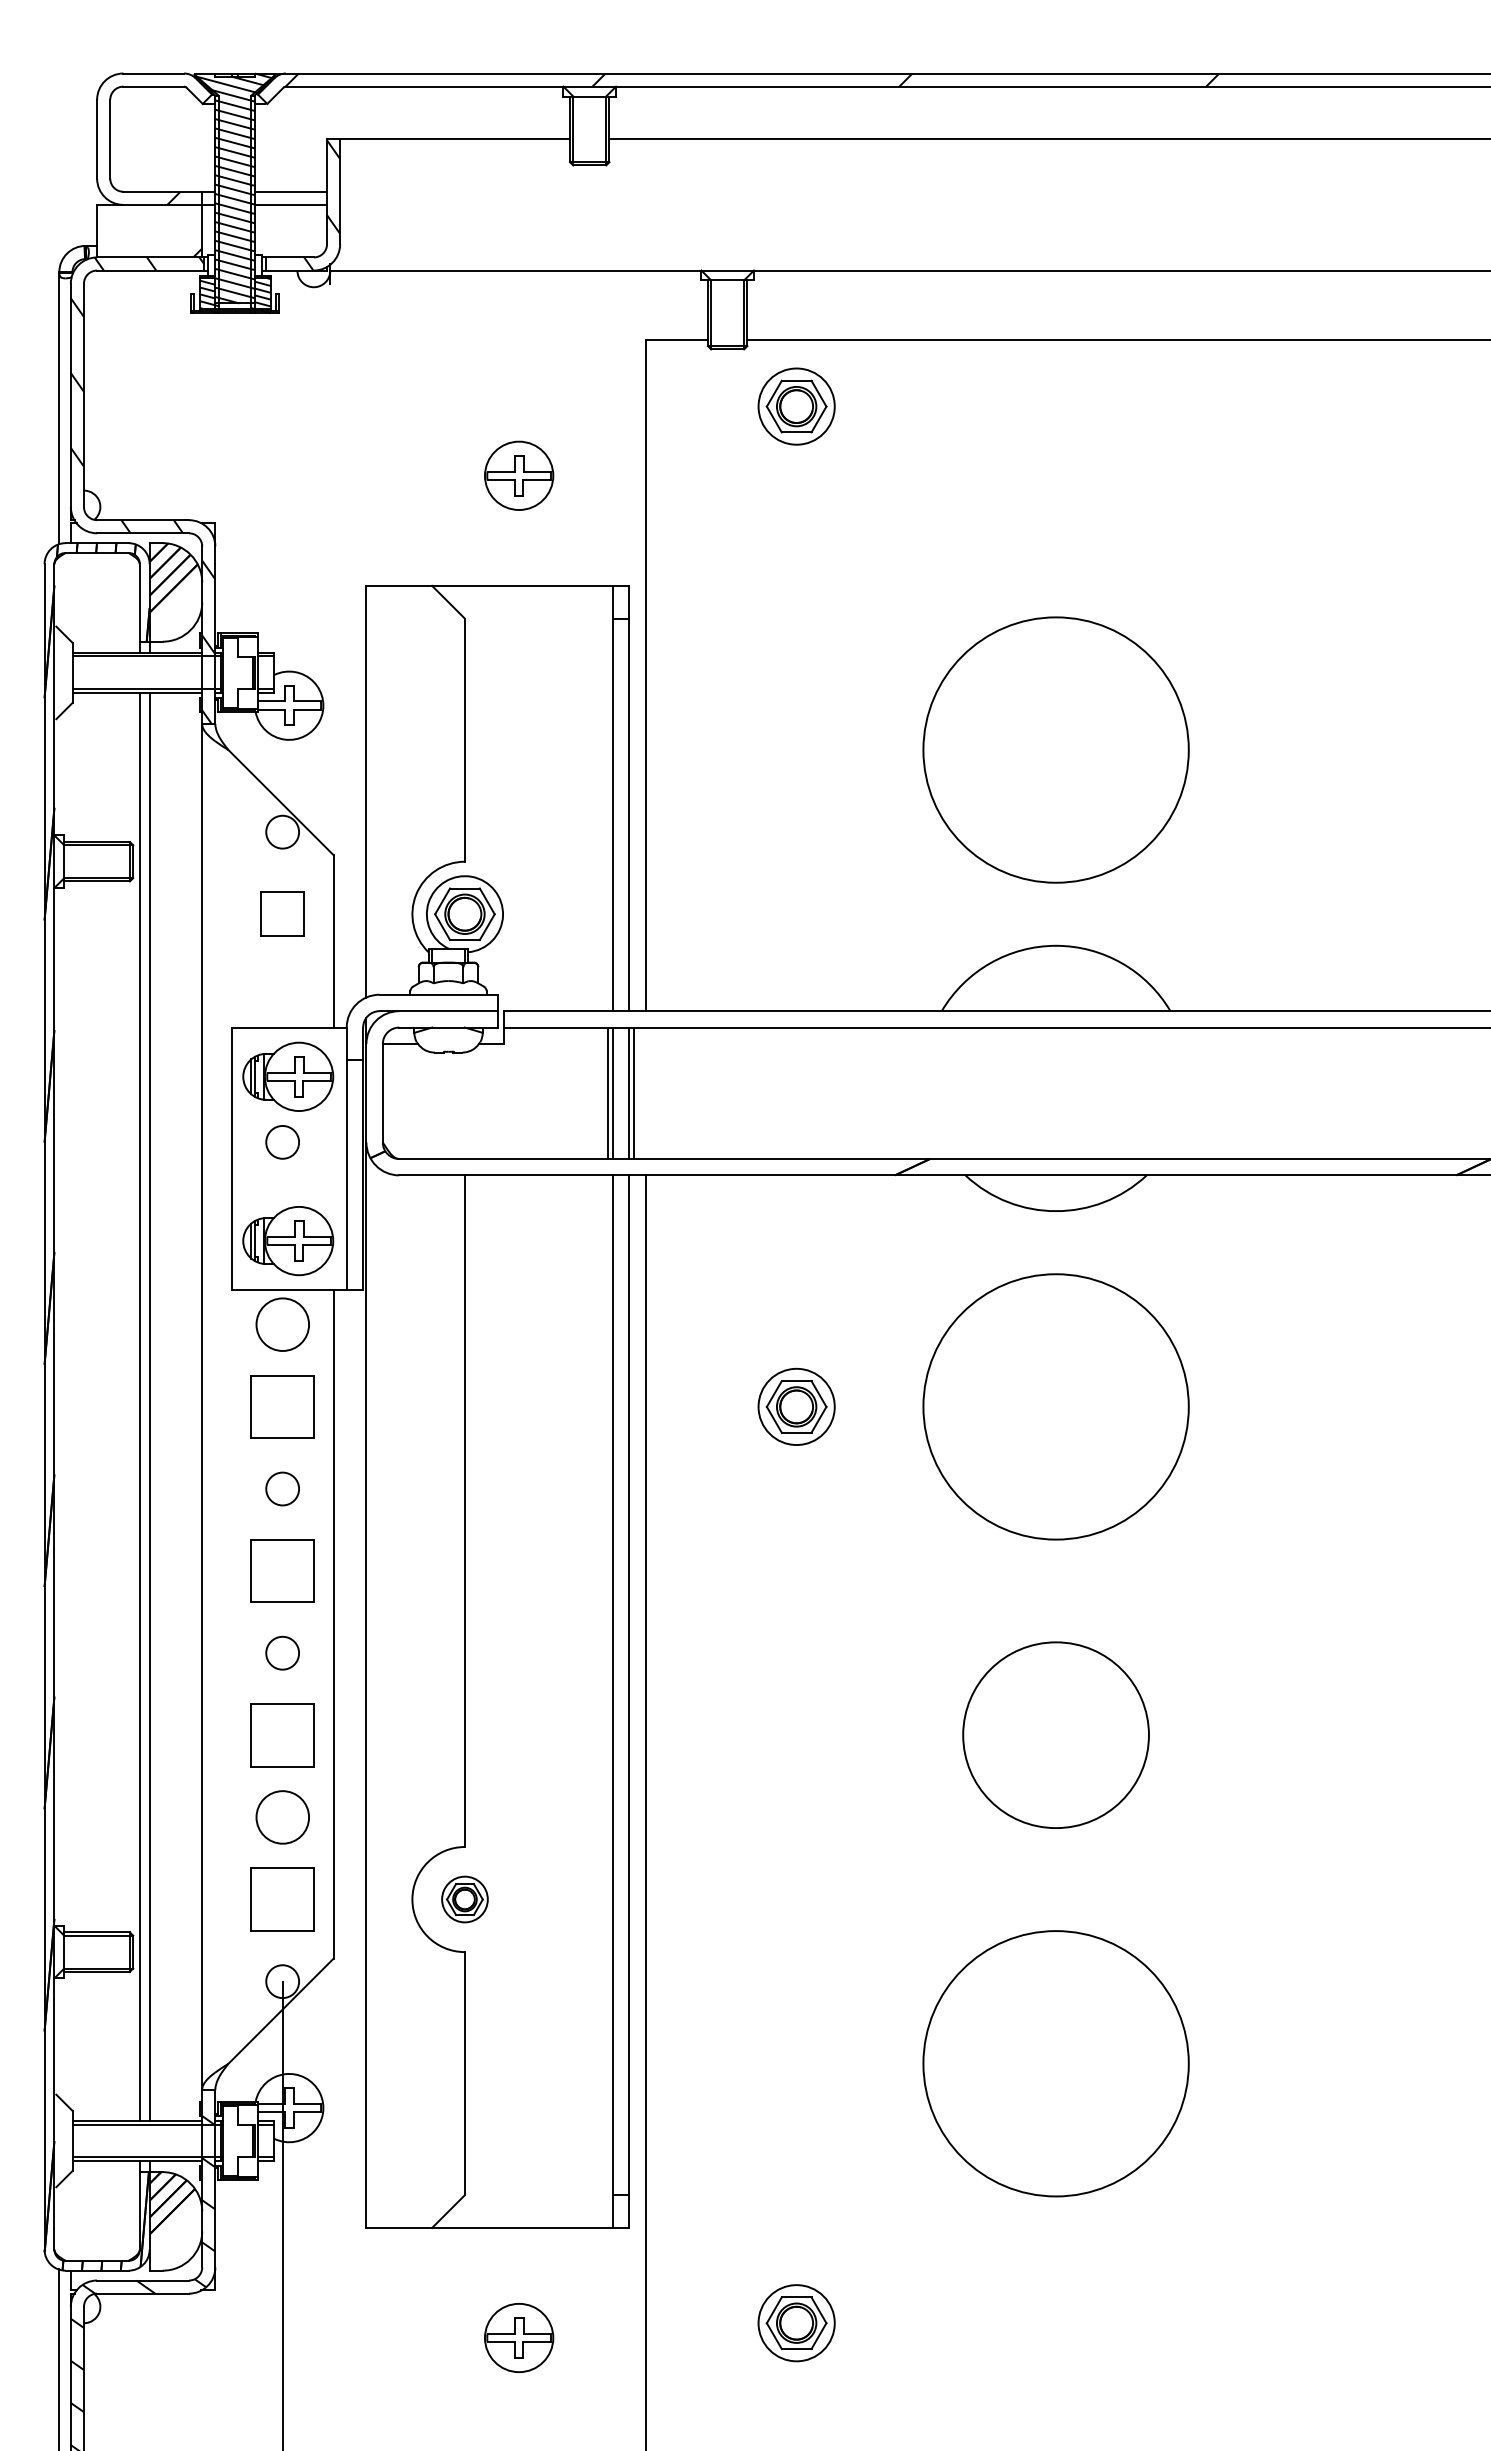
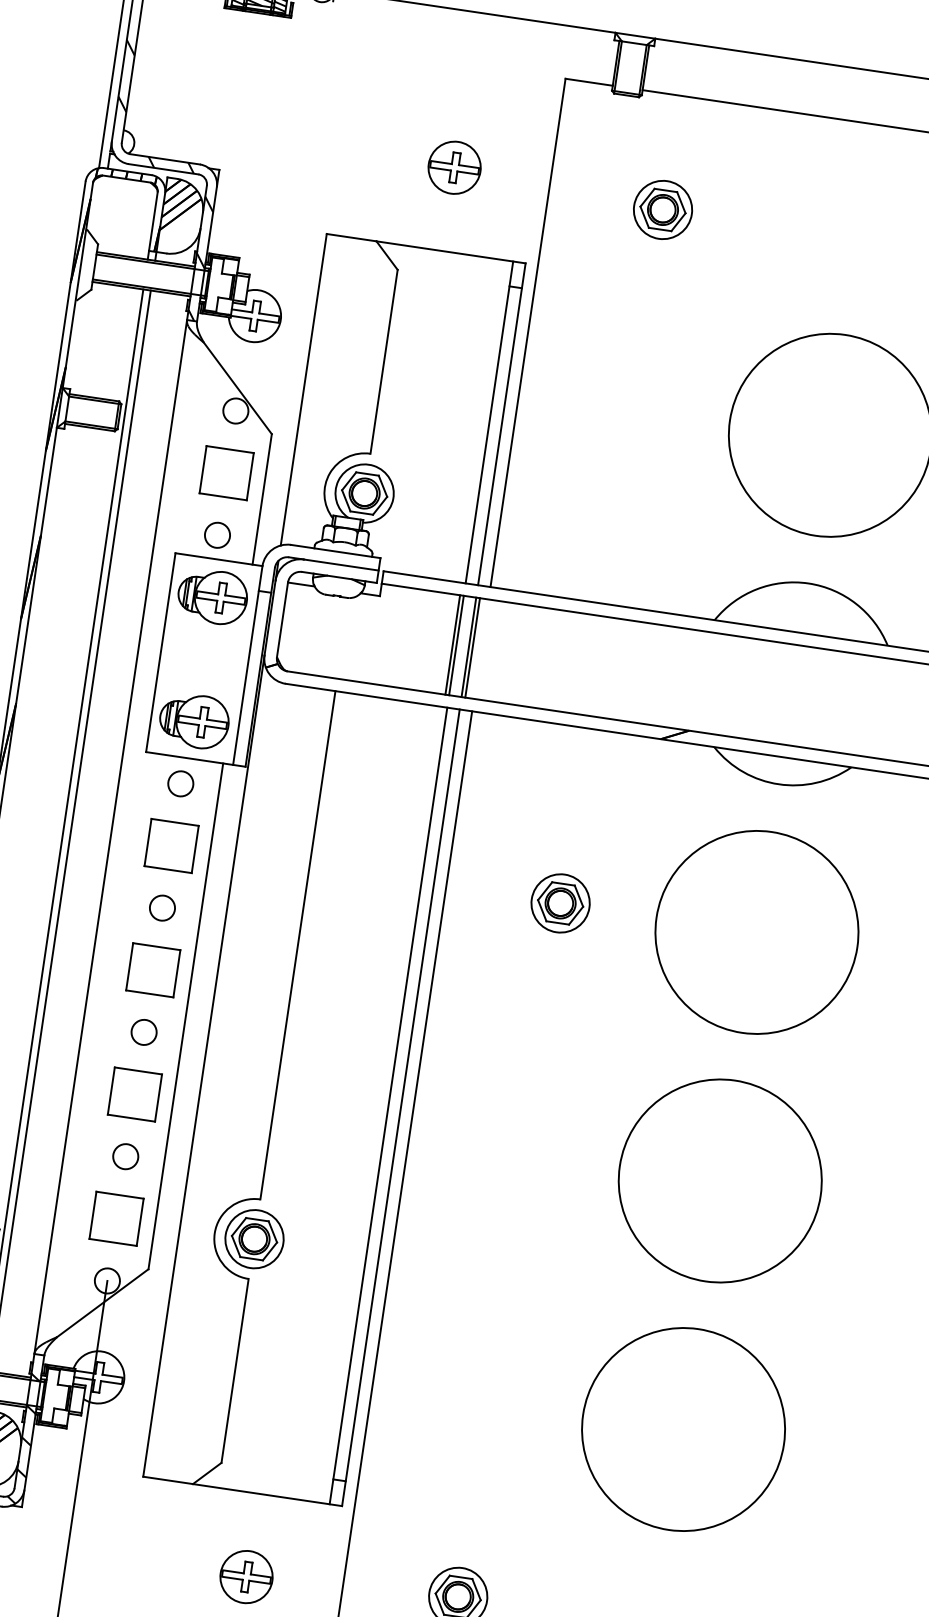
part: (796, 406) -> (662, 209), moved
part: (282, 913) -> (226, 472), size x1.43
circle: (282, 1142) -> (217, 535), moved
circle: (282, 1324) -> (180, 783), size x0.62
circle: (1055, 1734) -> (719, 1180), size x1.43
circle: (282, 1817) -> (125, 1156), size x0.62
part: (464, 1899) -> (254, 1239), size x1.67

